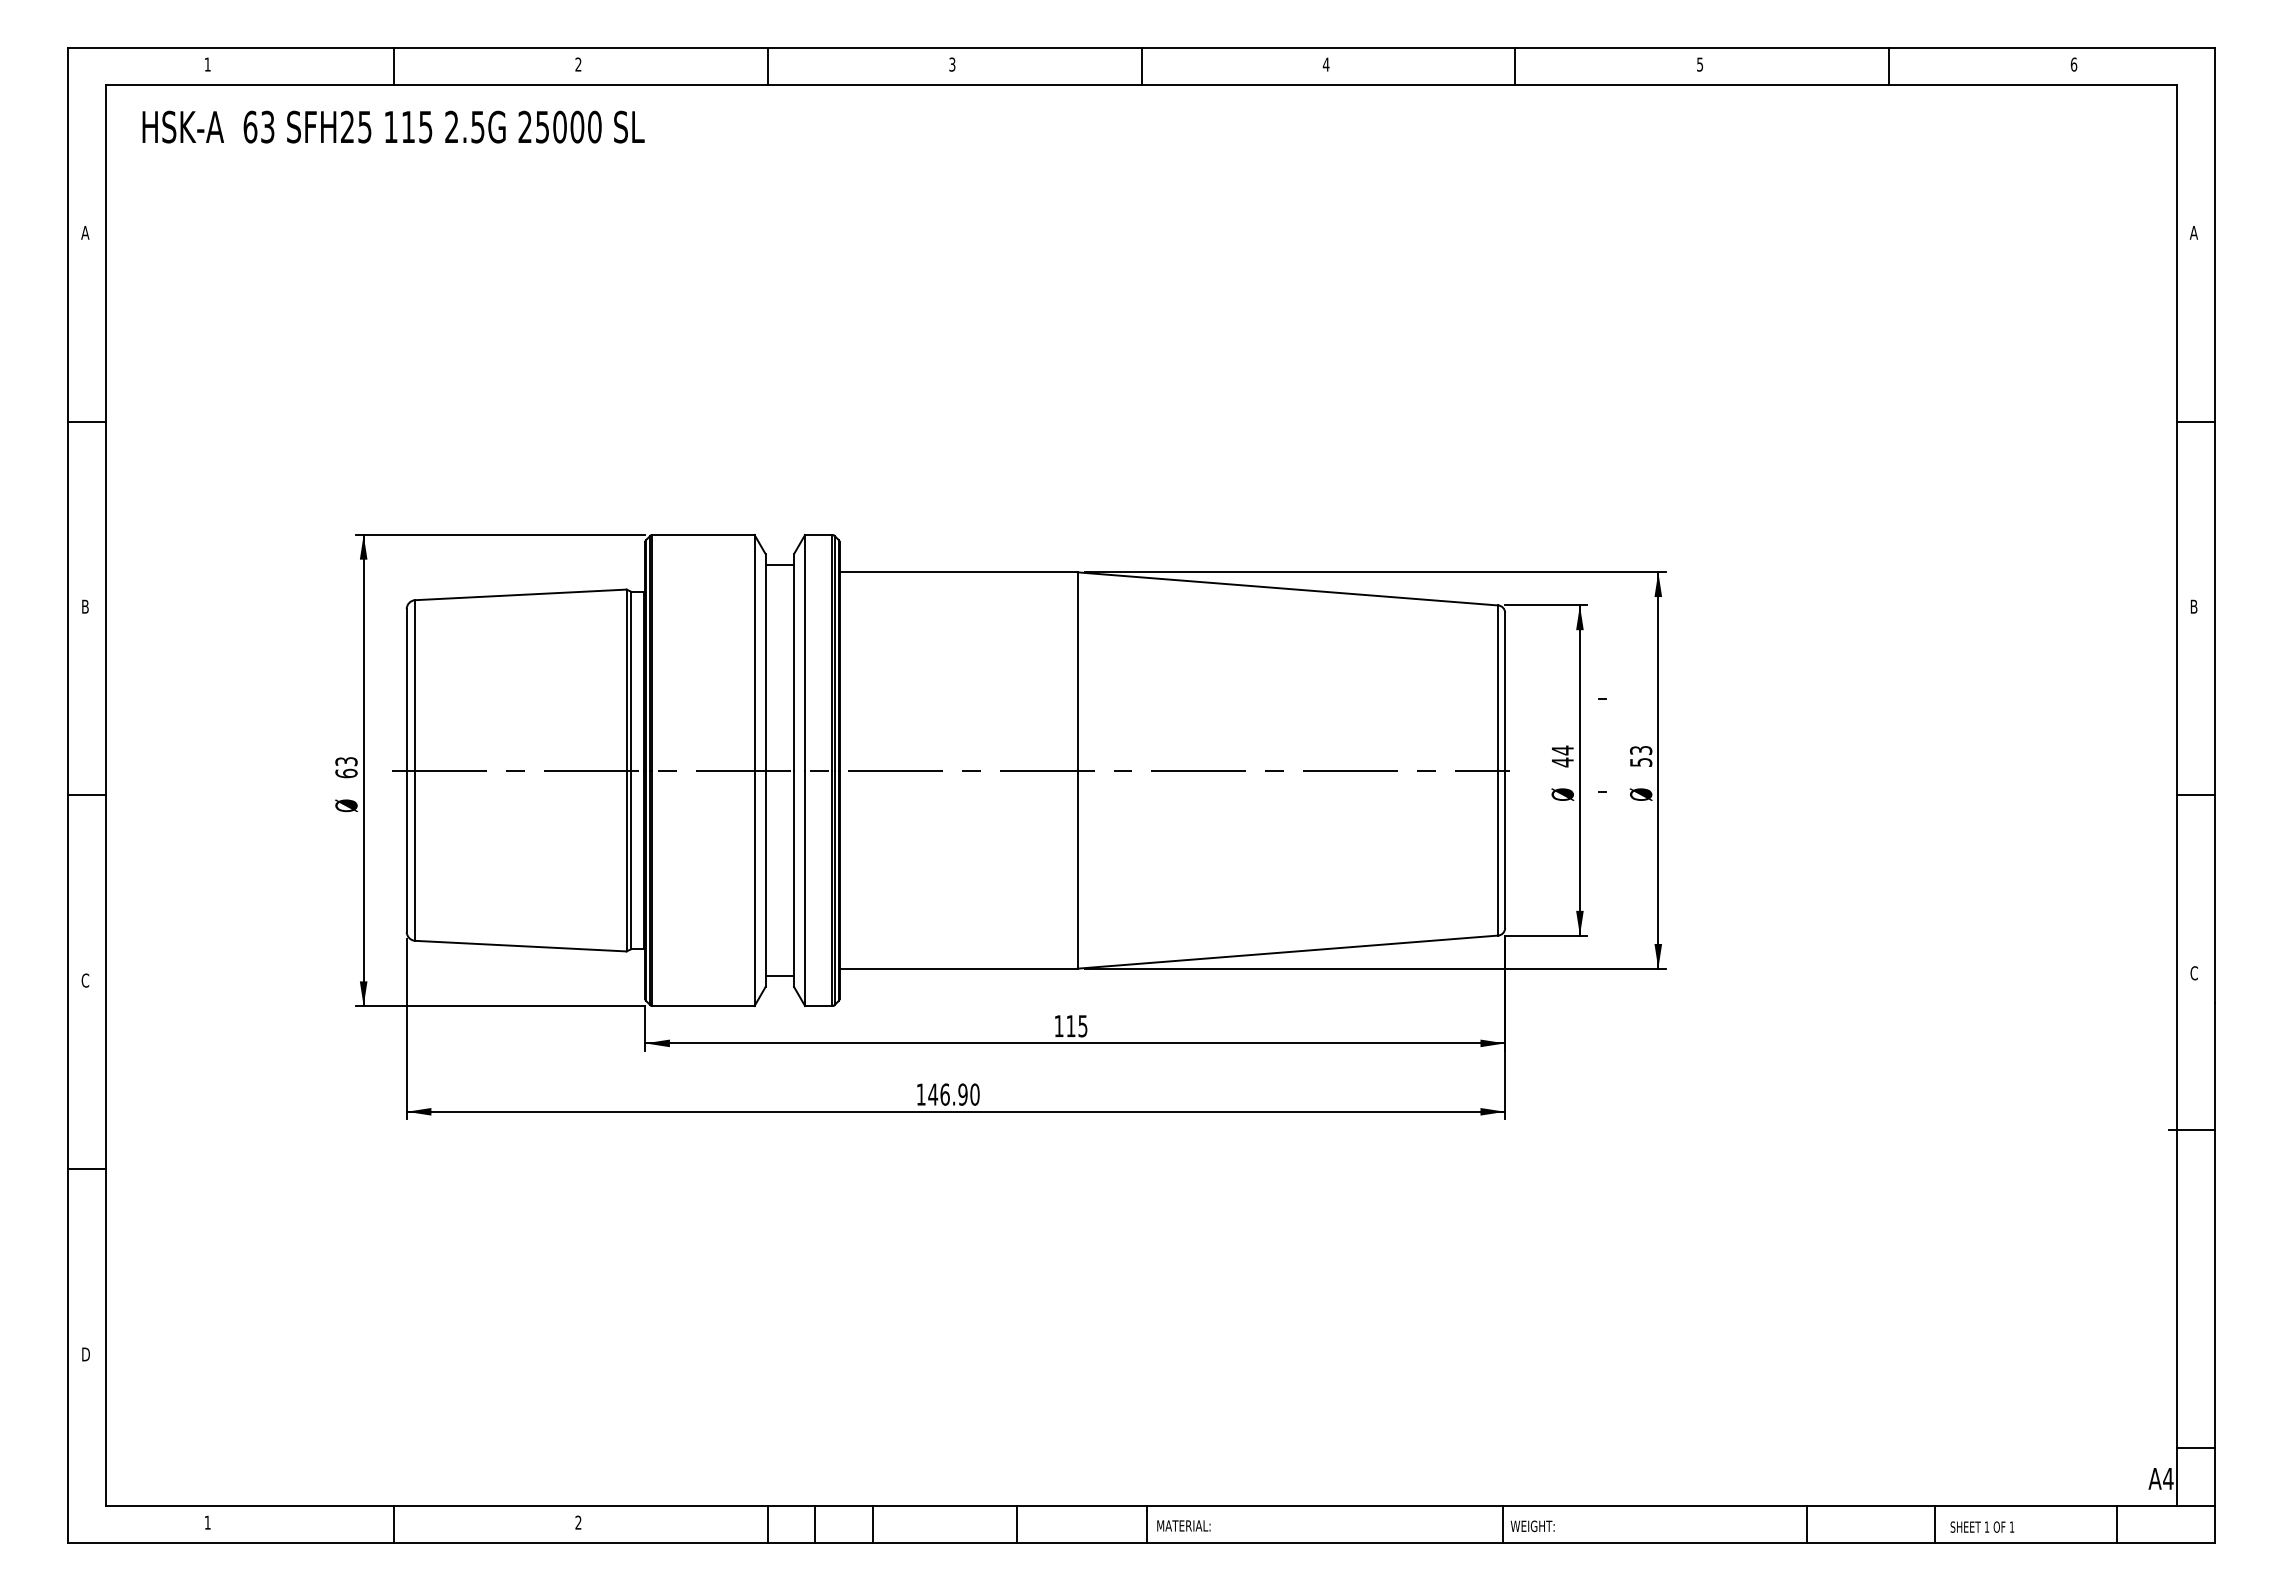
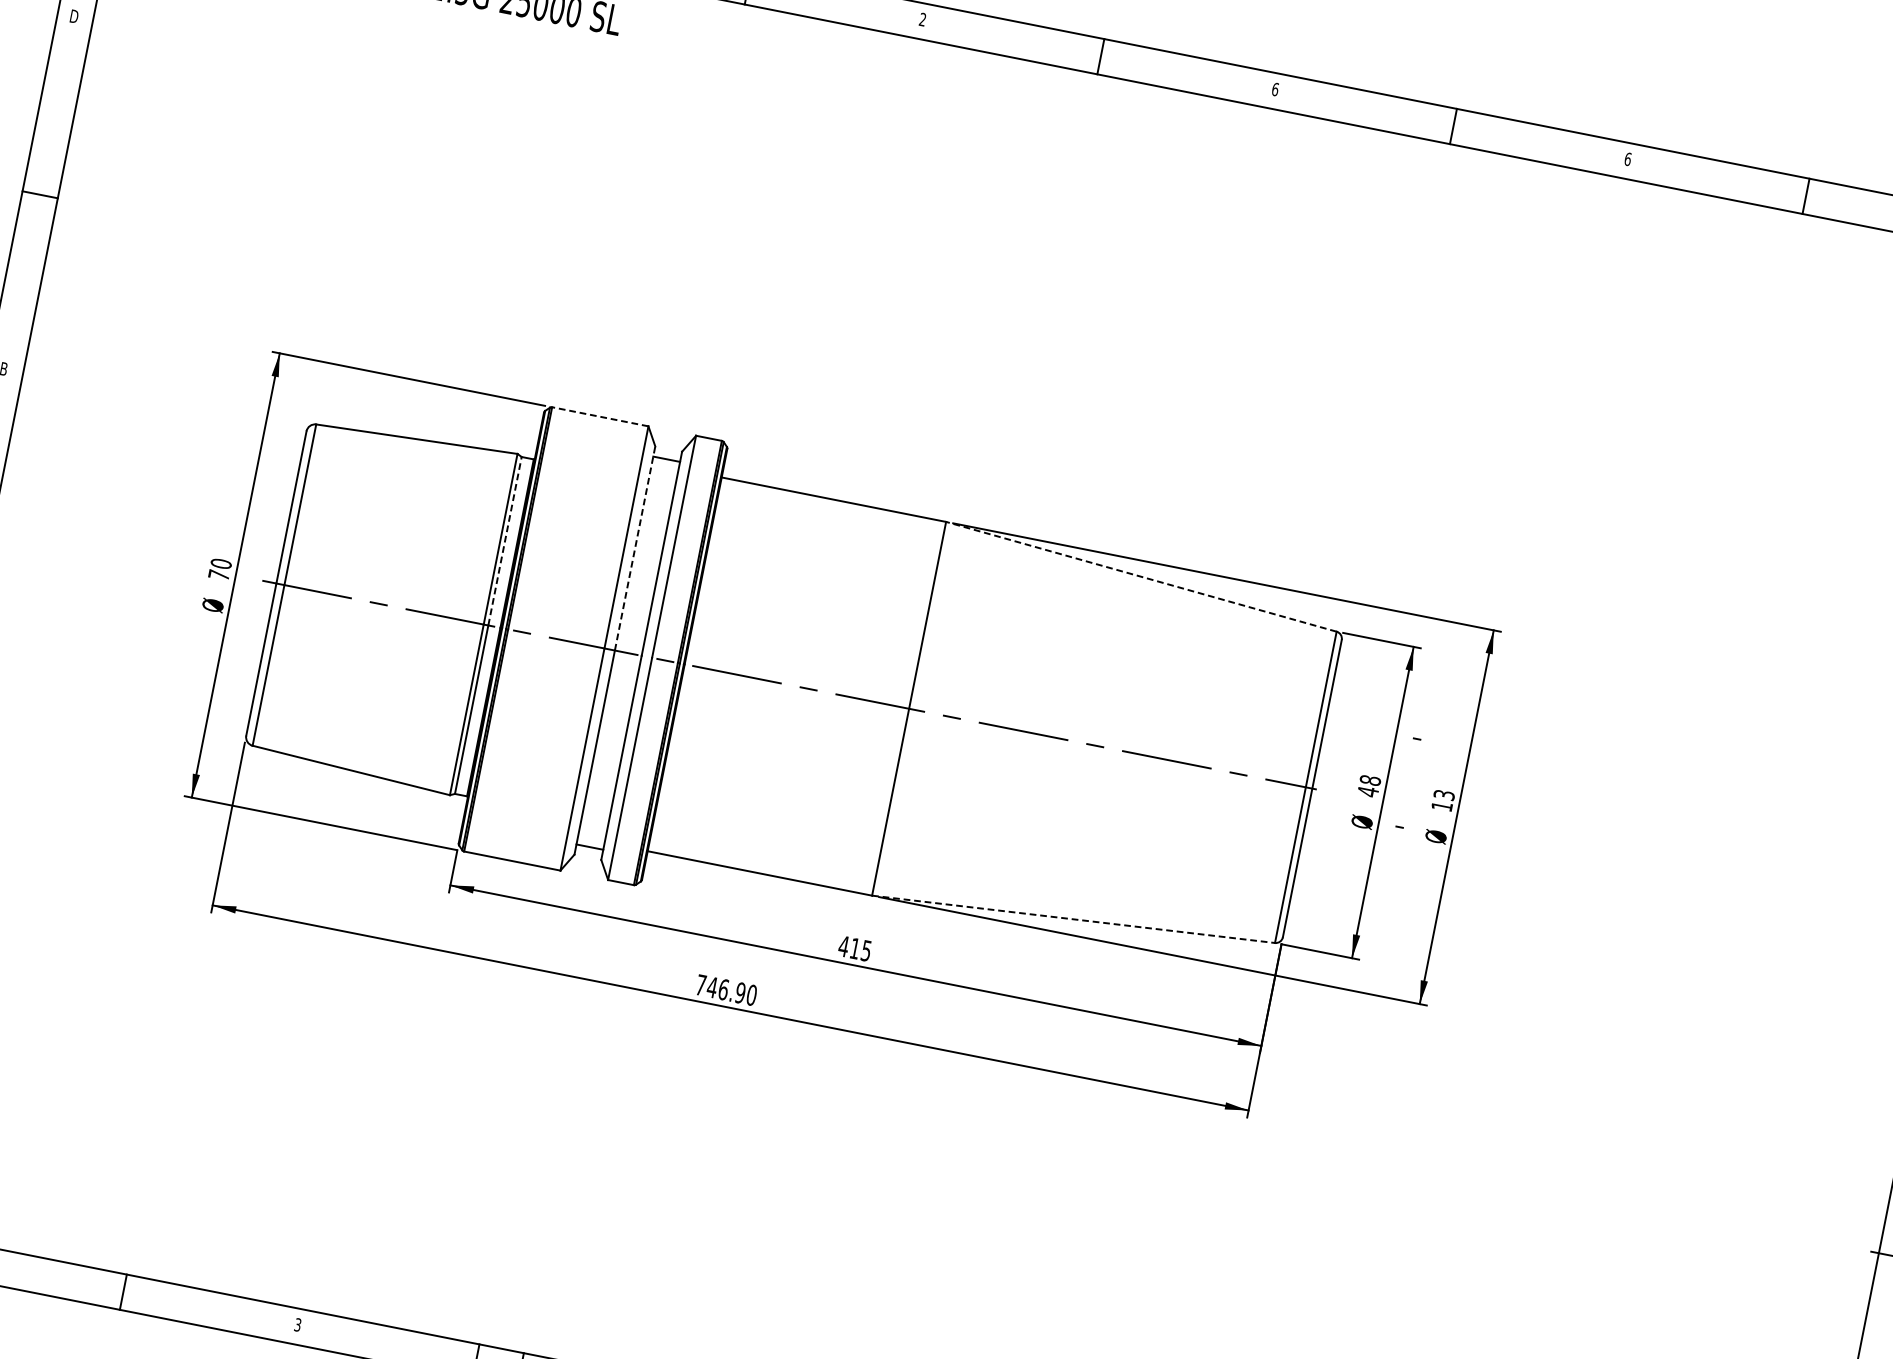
text: (952, 64) -> (922, 19), 3 -> 2
text: (1325, 64) -> (1274, 89), 4 -> 6
text: (1700, 64) -> (1628, 159), 5 -> 6
text: (85, 232) -> (73, 16), A -> D
line: (703, 534) -> (600, 416), solid -> dashed
line: (1287, 588) -> (1141, 576), solid -> dashed
line: (765, 661) -> (635, 547), solid -> dashed
line: (631, 680) -> (505, 540), solid -> dashed
text: (1562, 750) -> (1370, 780), 44 -> 48
text: (1641, 762) -> (1442, 806), 53 -> 13
text: (346, 767) -> (220, 569), 63 -> 70
line: (1287, 952) -> (1073, 919), solid -> dashed
text: (1058, 1026) -> (843, 946), 115 -> 415
text: (920, 1094) -> (700, 984), 146.90 -> 746.90
text: (578, 1522) -> (297, 1324), 2 -> 3

